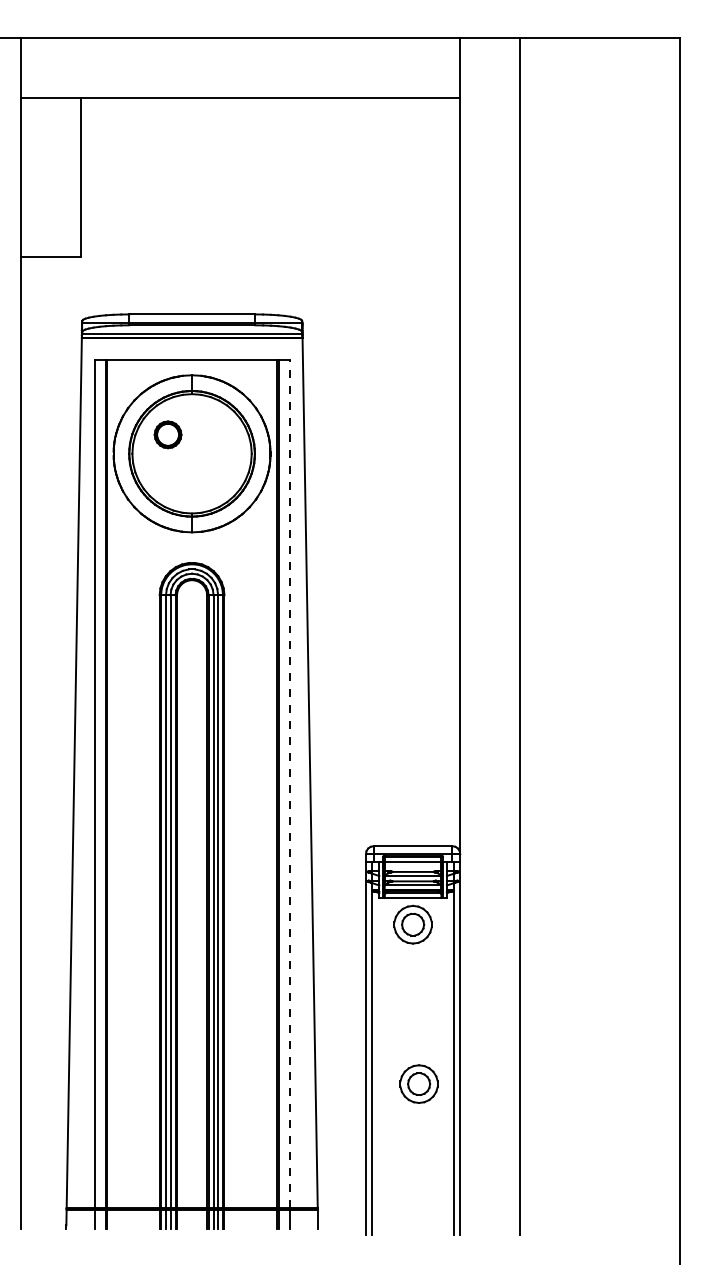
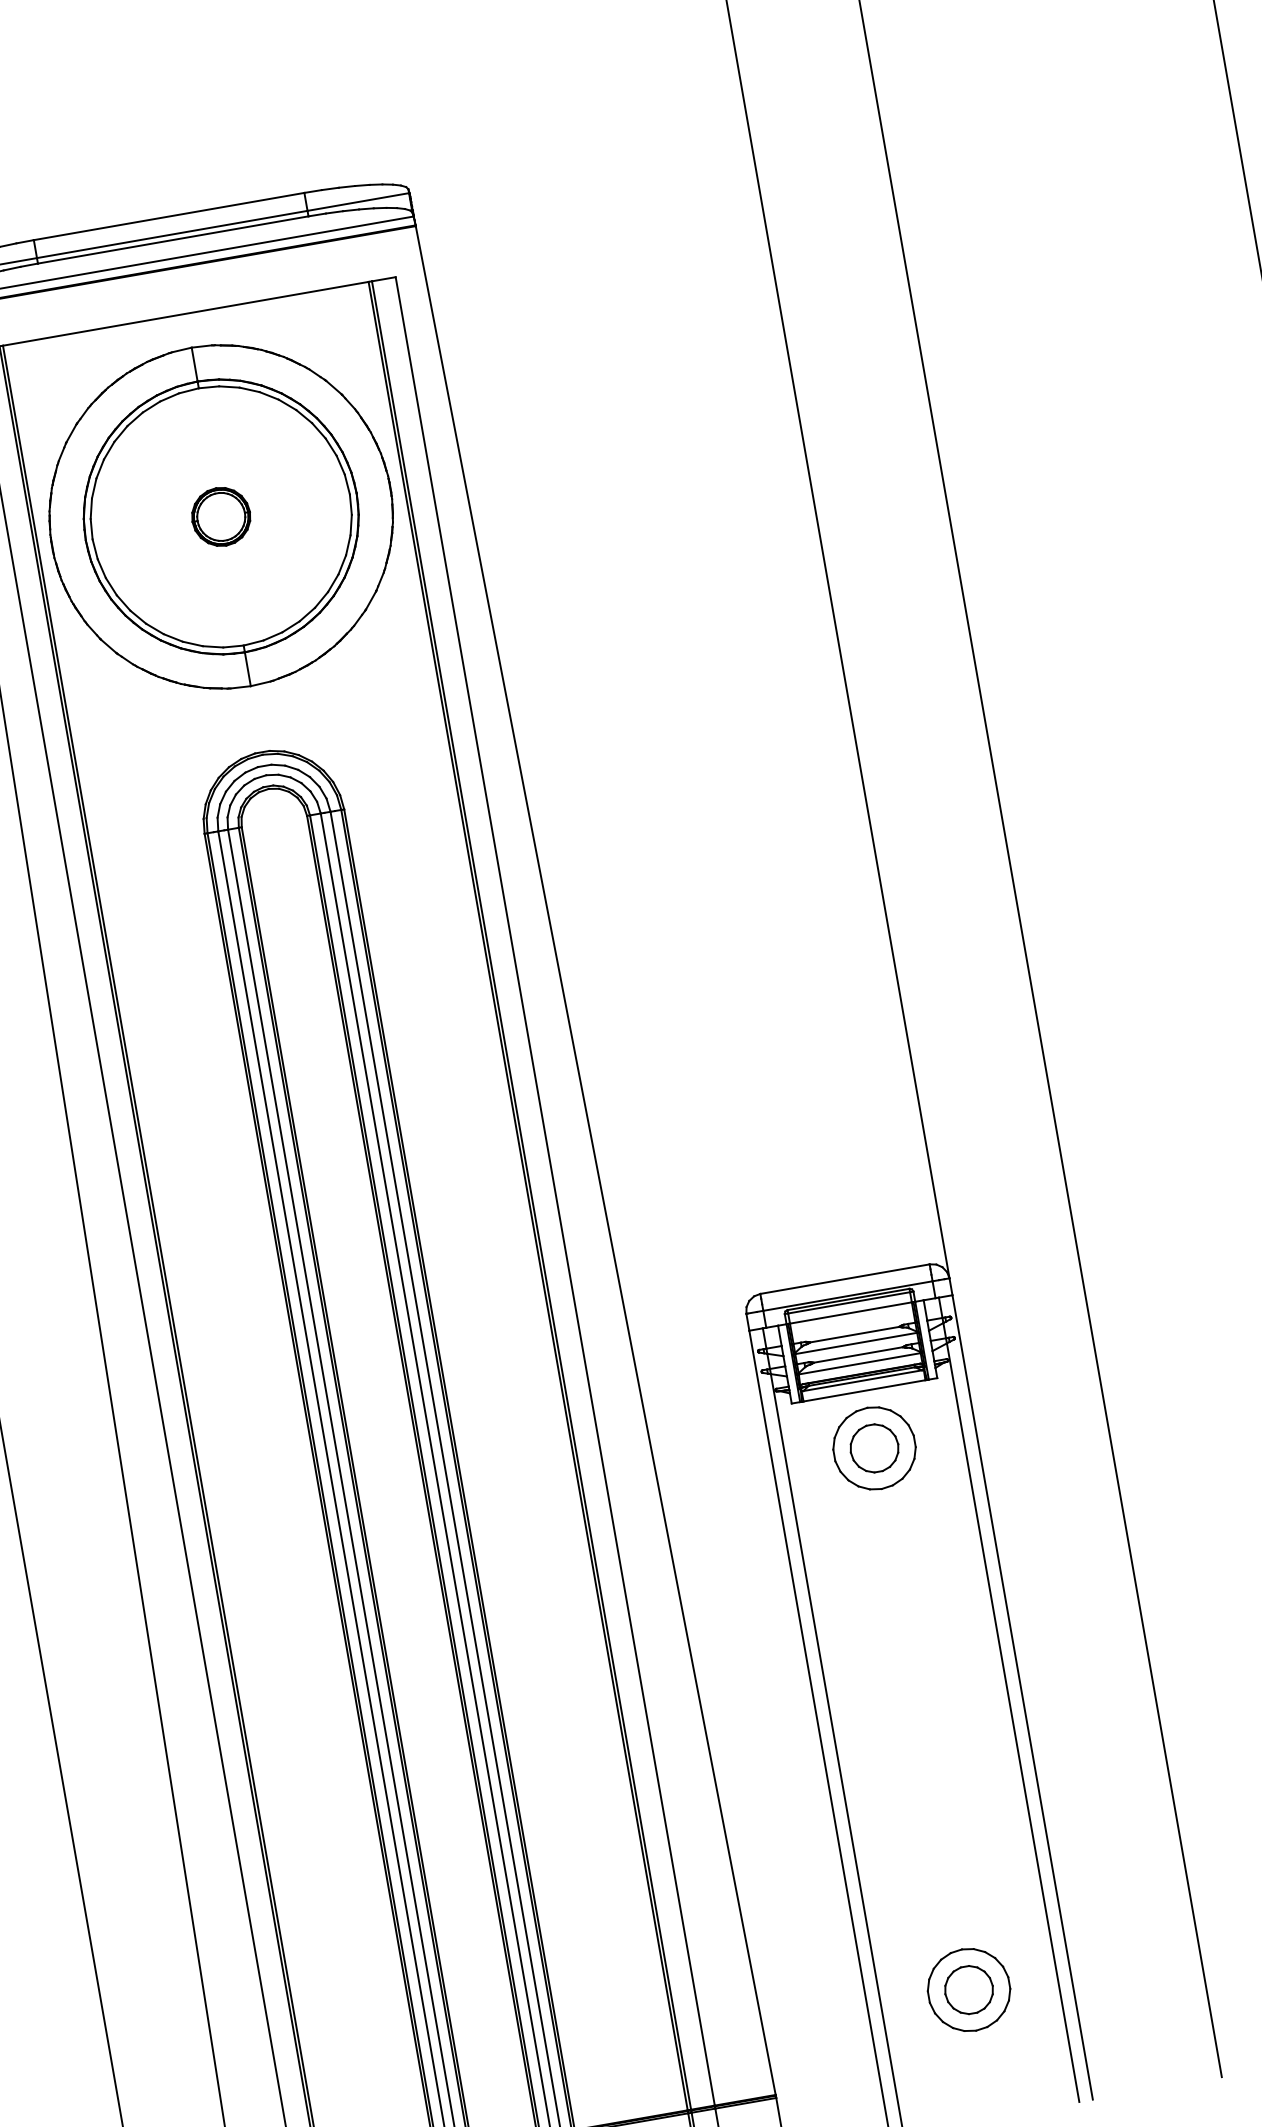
part: (167, 434) -> (219, 516), moved
line: (289, 783) -> (555, 1190), dashed -> solid
part: (418, 1083) -> (967, 1988), moved

